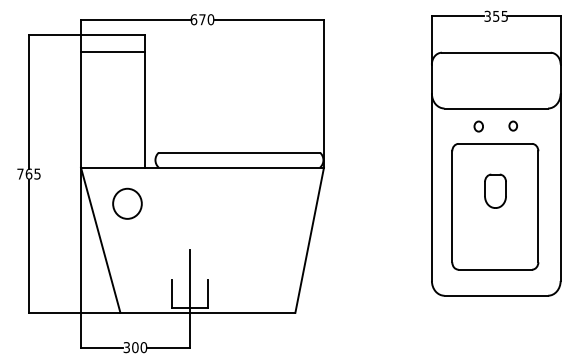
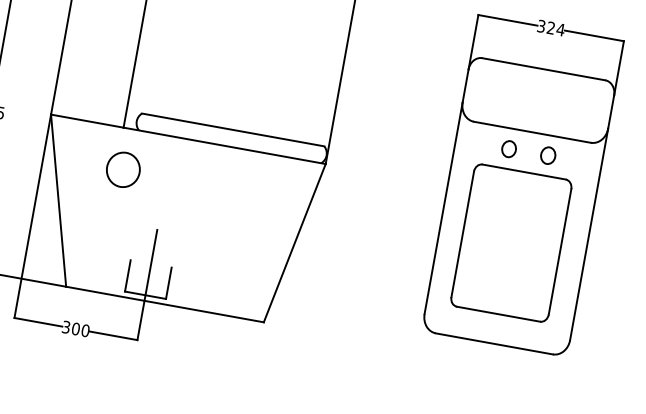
text: (500, 15) -> (556, 27), 355 -> 324
part: (512, 125) -> (547, 154), size x1.6
part: (478, 126) -> (508, 148), size x1.4
part: (495, 190) -> (514, 224), removed
part: (127, 203) -> (123, 169), moved

